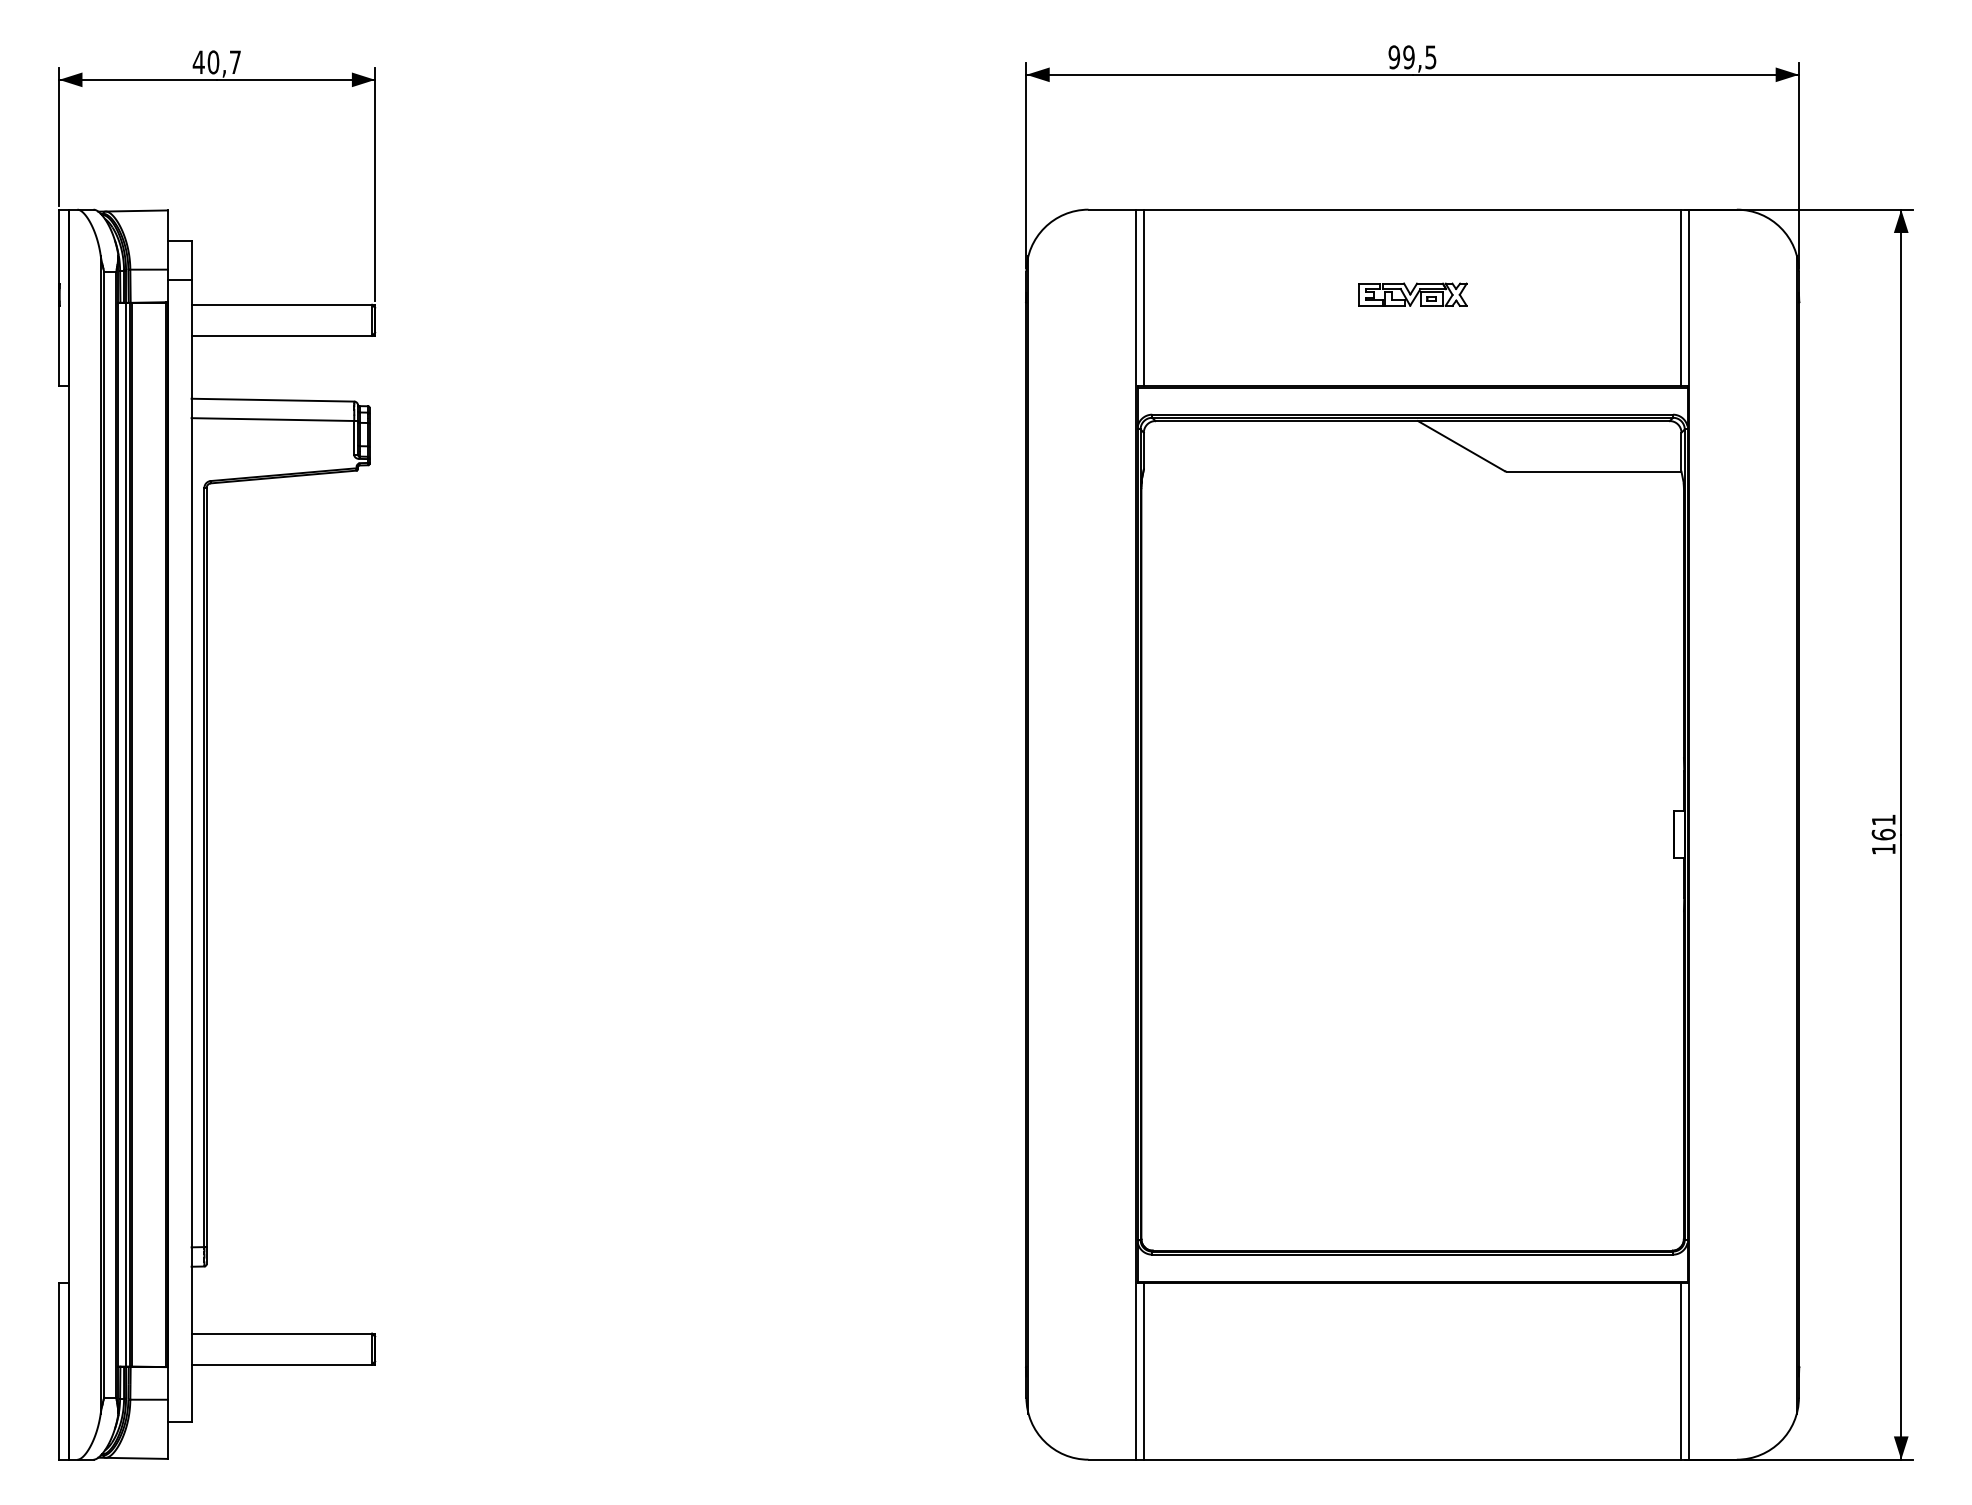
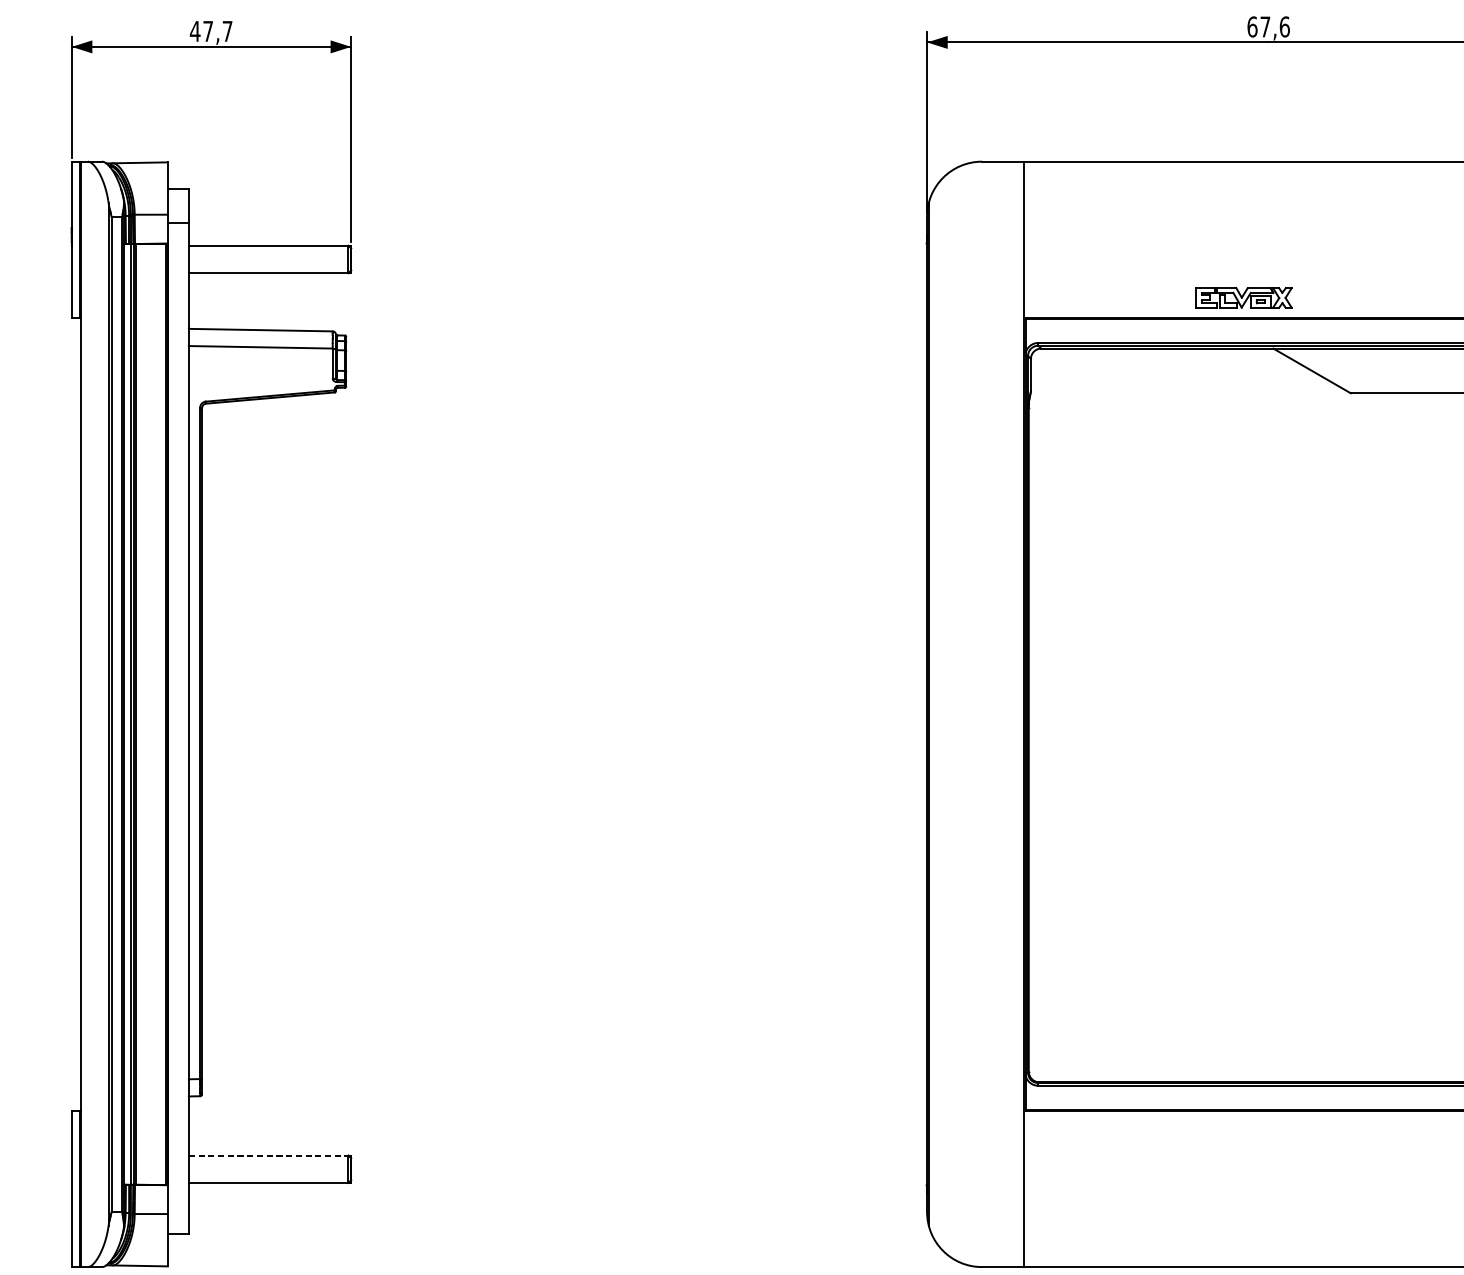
text: (1412, 57) -> (1268, 27), 99,5 -> 67,6
text: (213, 62) -> (208, 31), 40,7 -> 47,7
part: (1412, 294) -> (1243, 297), moved
line: (1144, 297) -> (1031, 239), removed
line: (282, 1333) -> (269, 1155), solid -> dashed
line: (1144, 1371) -> (1031, 1189), removed

